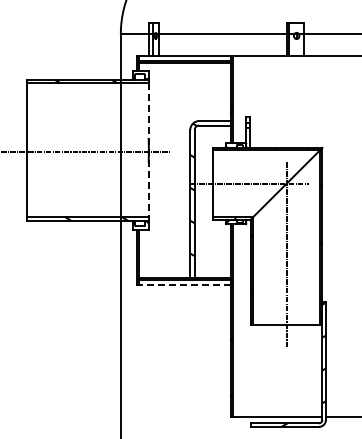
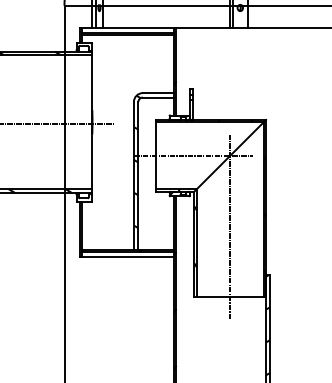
line: (148, 150) -> (92, 122), dashed -> solid
line: (184, 284) -> (128, 256), dashed -> solid

